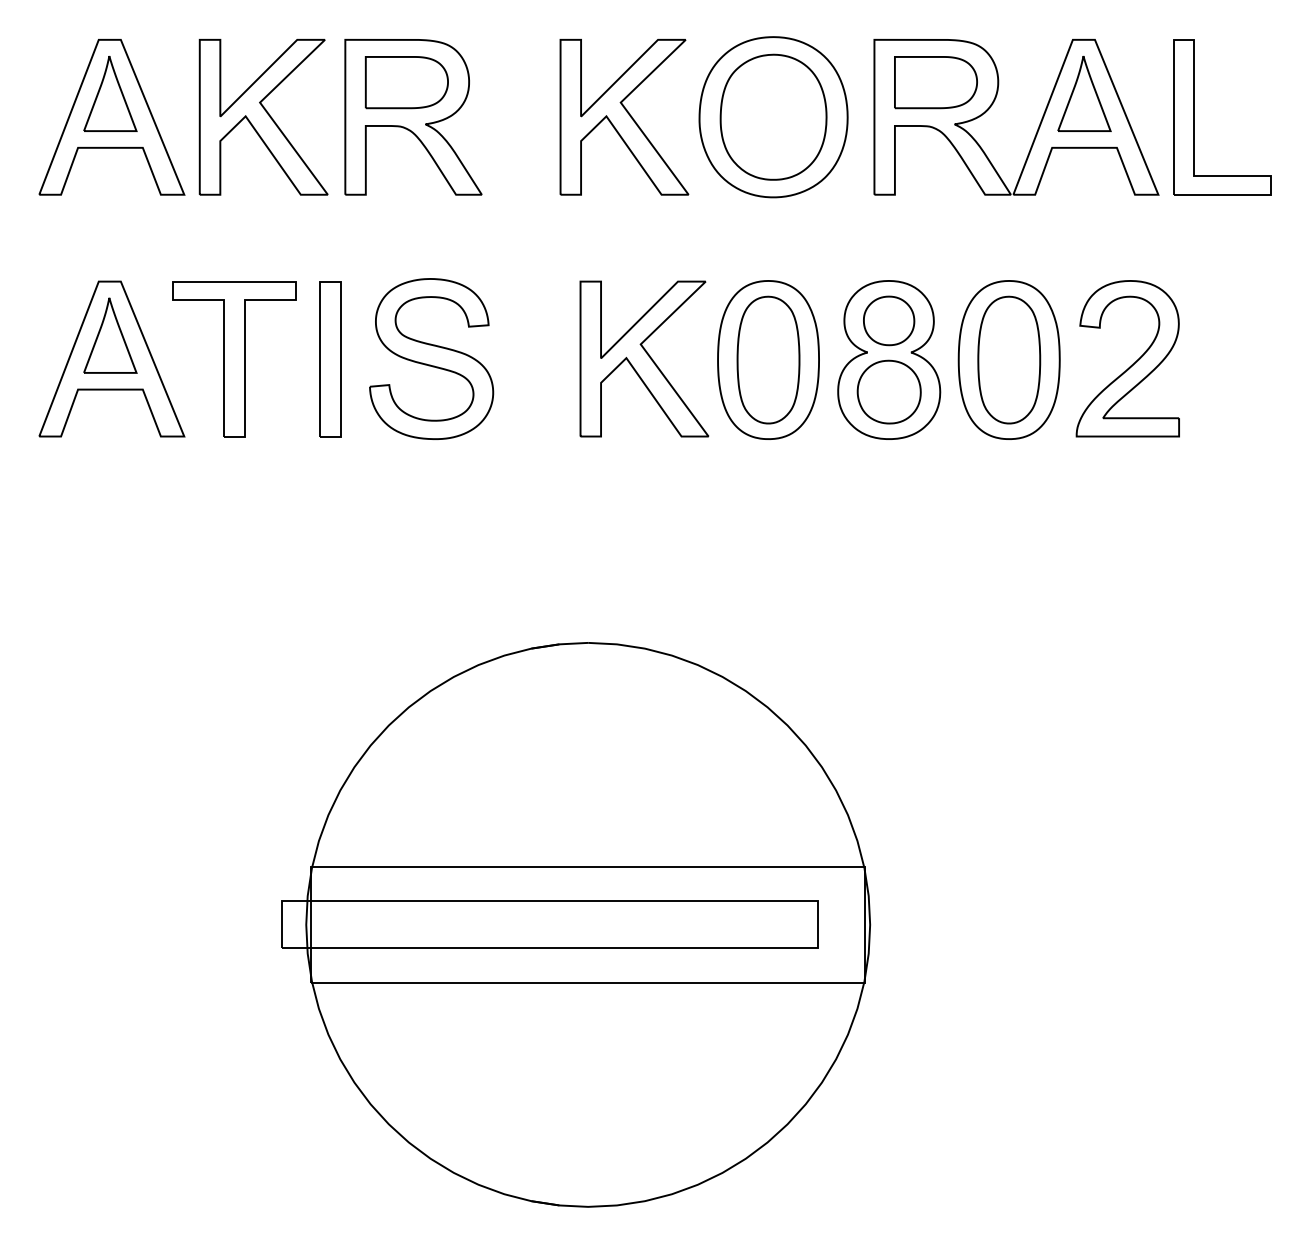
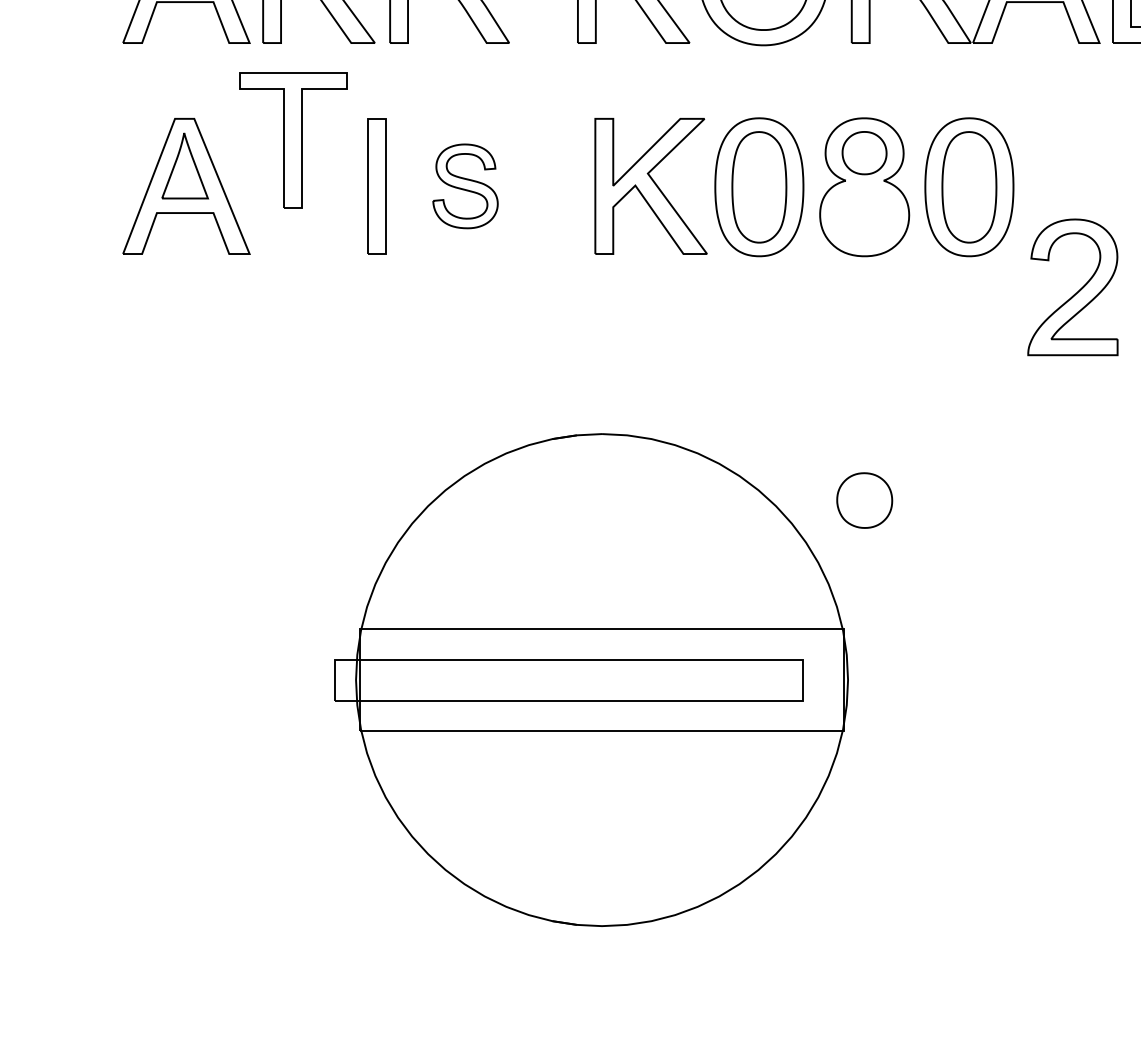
part: (431, 358) -> (465, 185), size x0.6
part: (234, 359) -> (293, 140), moved
part: (1131, 364) -> (1076, 292), moved
part: (888, 391) -> (864, 500), moved

